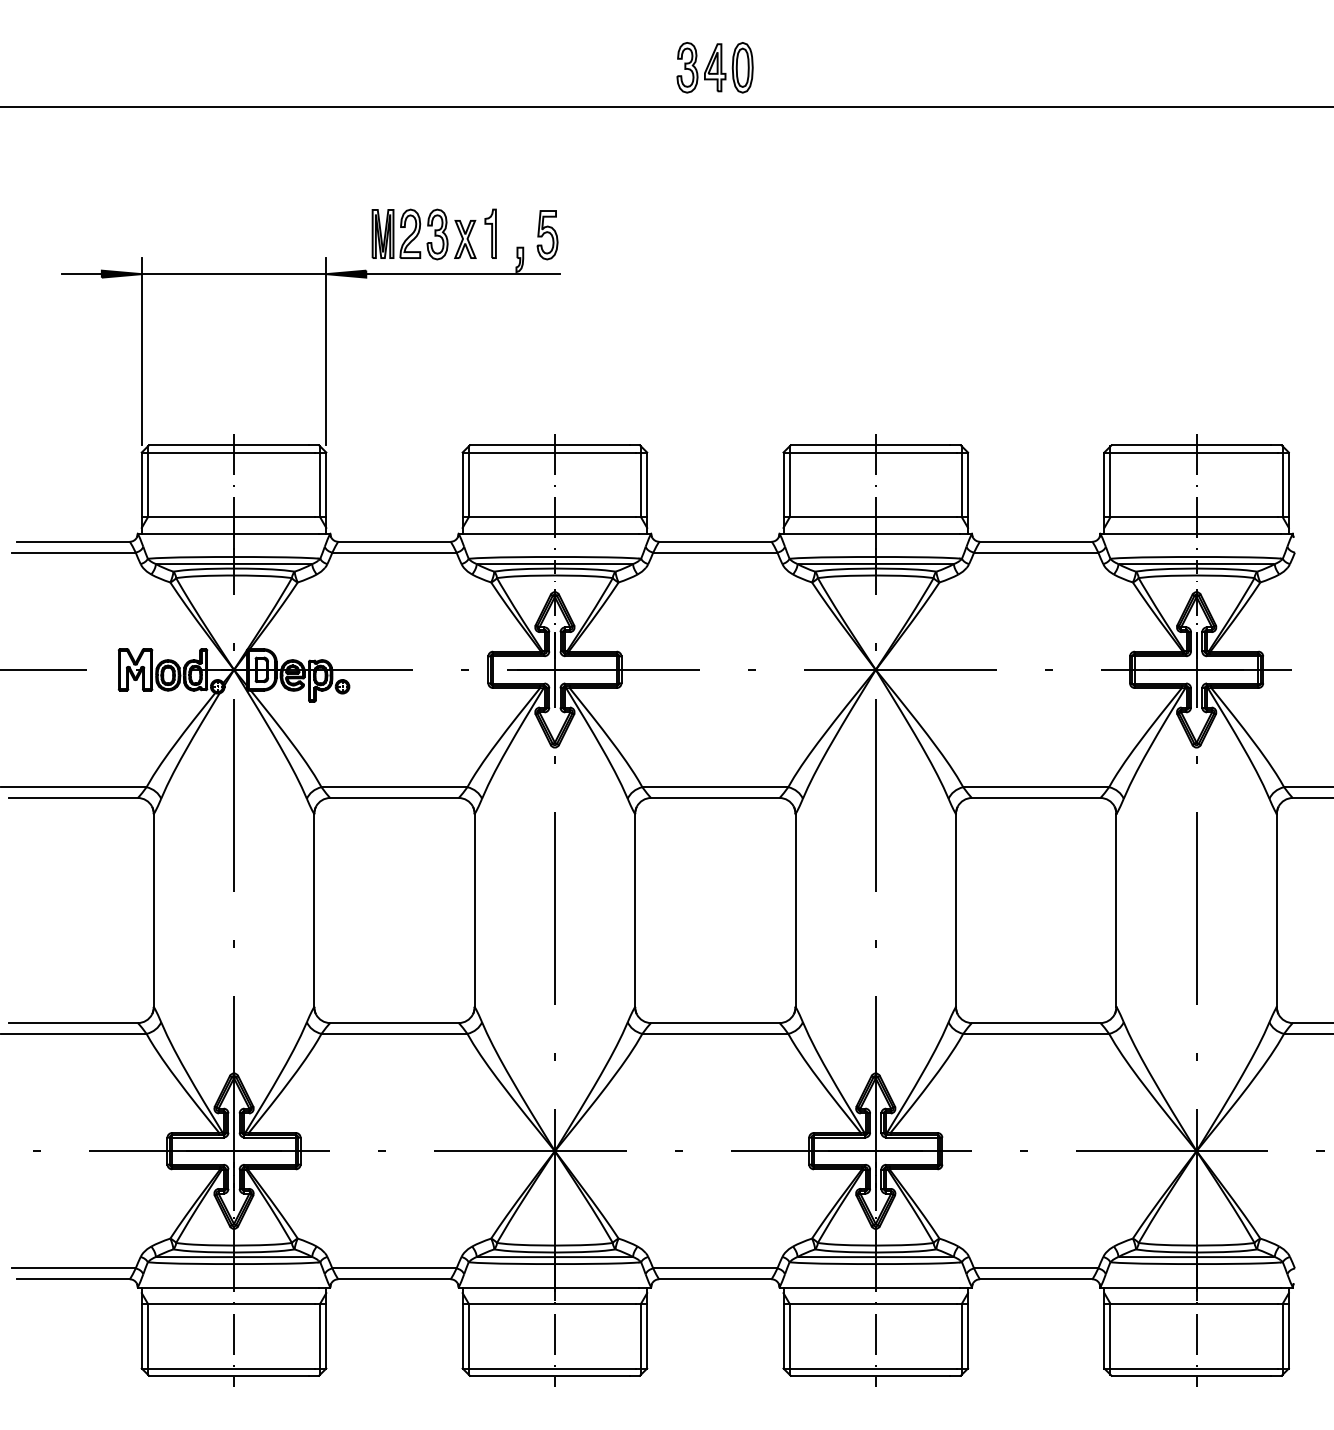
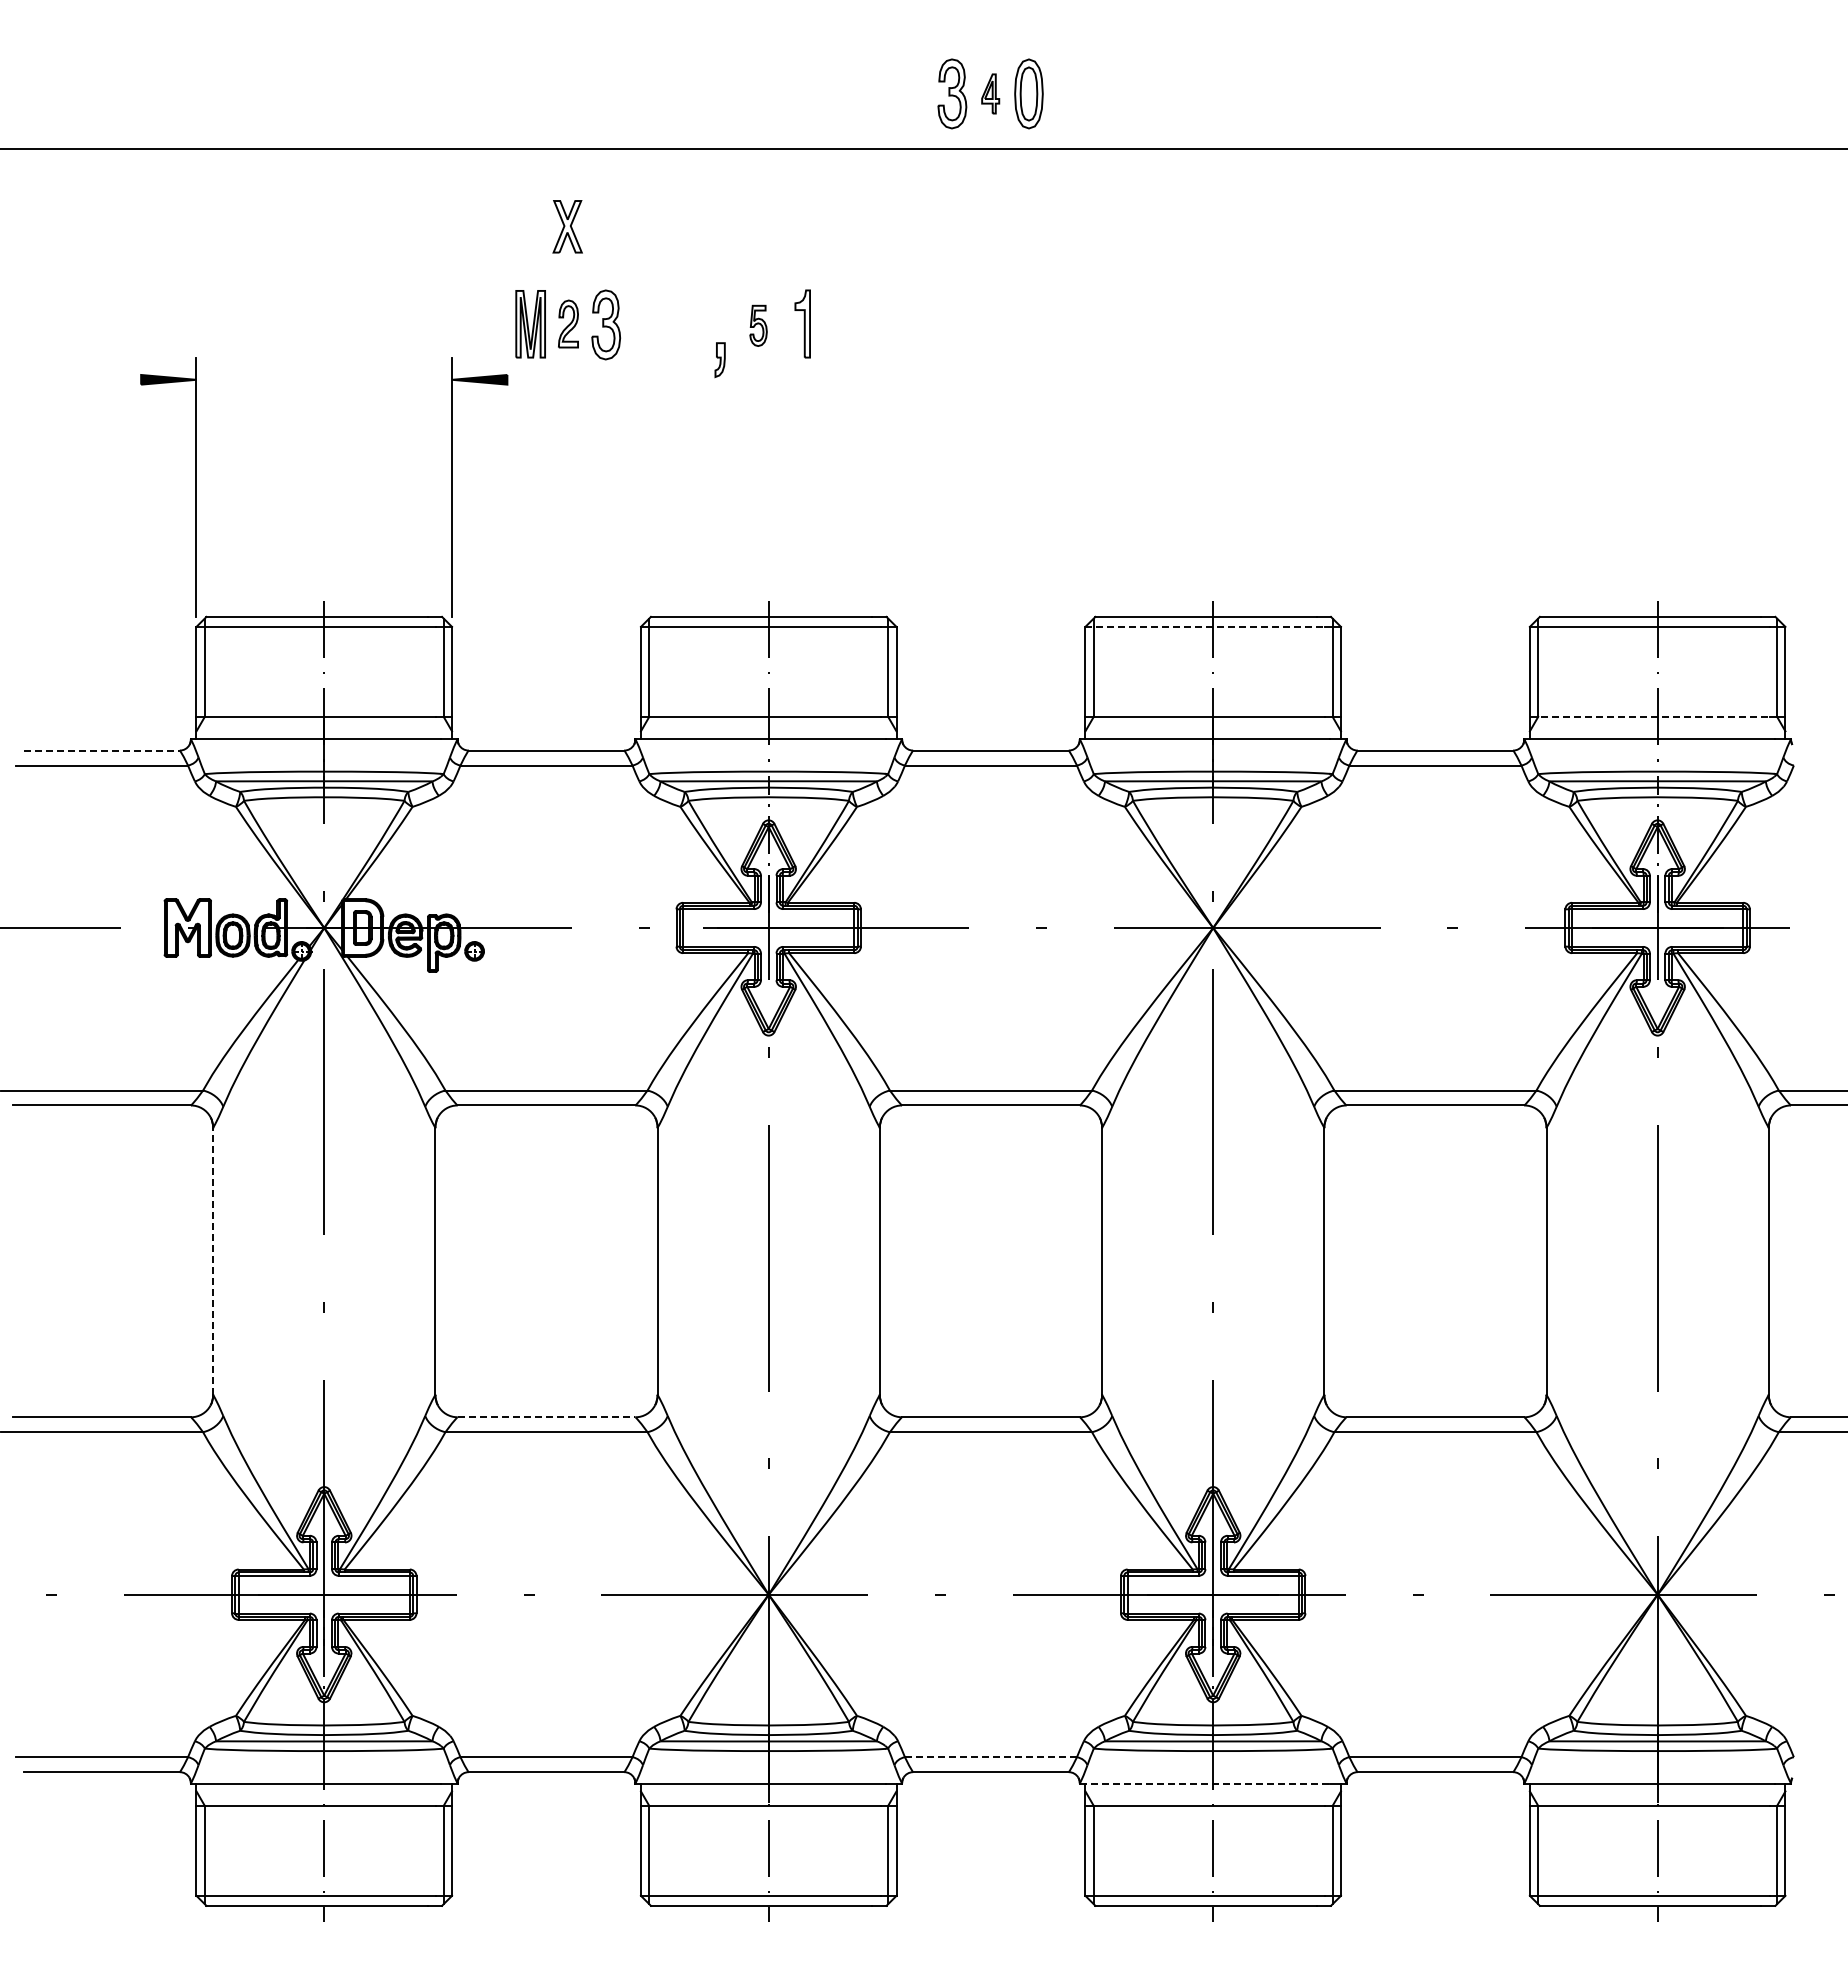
part: (715, 67) -> (990, 93), size x0.6
part: (410, 233) -> (568, 323), size x0.7
part: (490, 233) -> (802, 323), moved
part: (547, 234) -> (758, 325), size x0.6
part: (465, 239) -> (567, 226), moved
line: (81, 273) -> (113, 379), removed
line: (234, 273) -> (324, 379), removed
line: (463, 273) -> (641, 379), removed
line: (870, 452) -> (1205, 626), solid -> dashed
line: (1190, 517) -> (1649, 716), solid -> dashed
line: (73, 541) -> (102, 750), solid -> dashed
line: (154, 910) -> (213, 1261), solid -> dashed
line: (394, 1023) -> (546, 1417), solid -> dashed
line: (715, 1268) -> (991, 1757), solid -> dashed
line: (870, 1287) -> (1205, 1783), solid -> dashed

